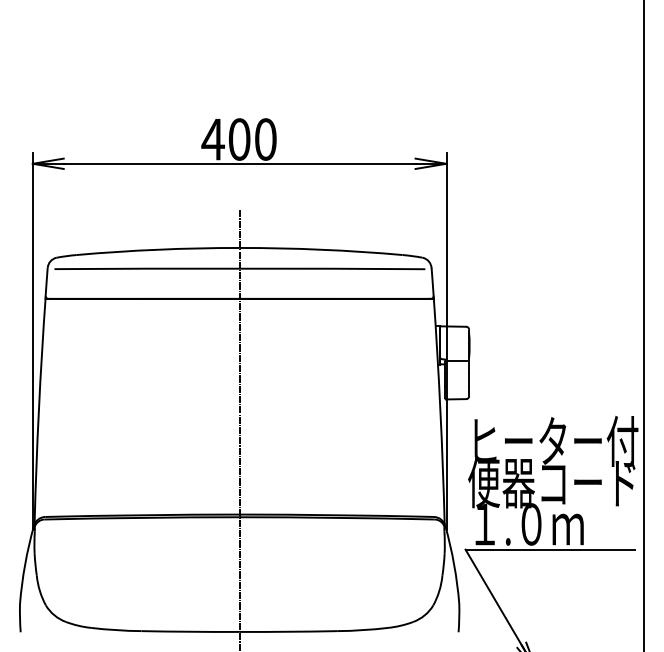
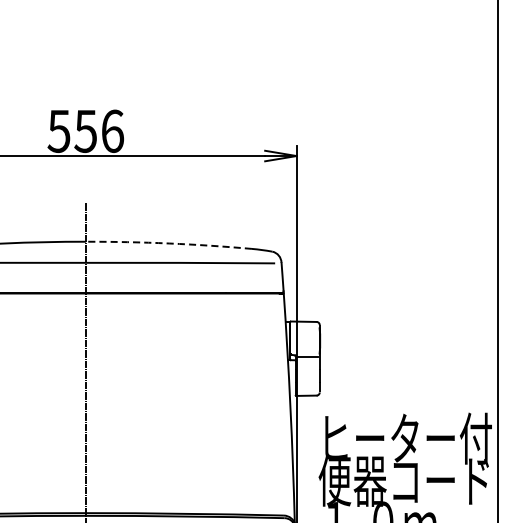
text: (238, 139) -> (84, 131), 400 -> 556
arc: (321, 249) -> (169, 243), solid -> dashed

